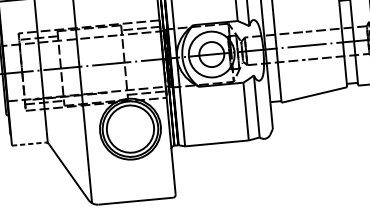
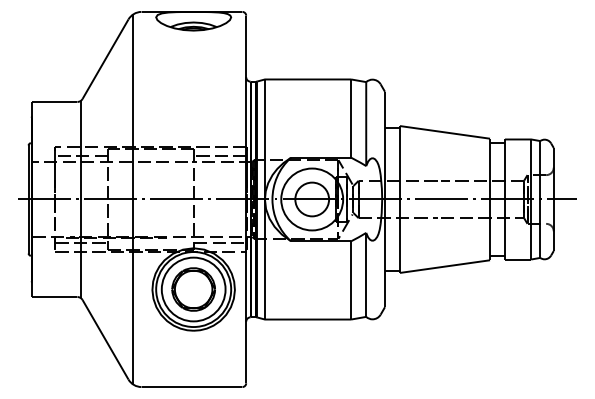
part: (130, 129) -> (193, 289), added
line: (28, 144) -> (54, 297), dashed -> solid

